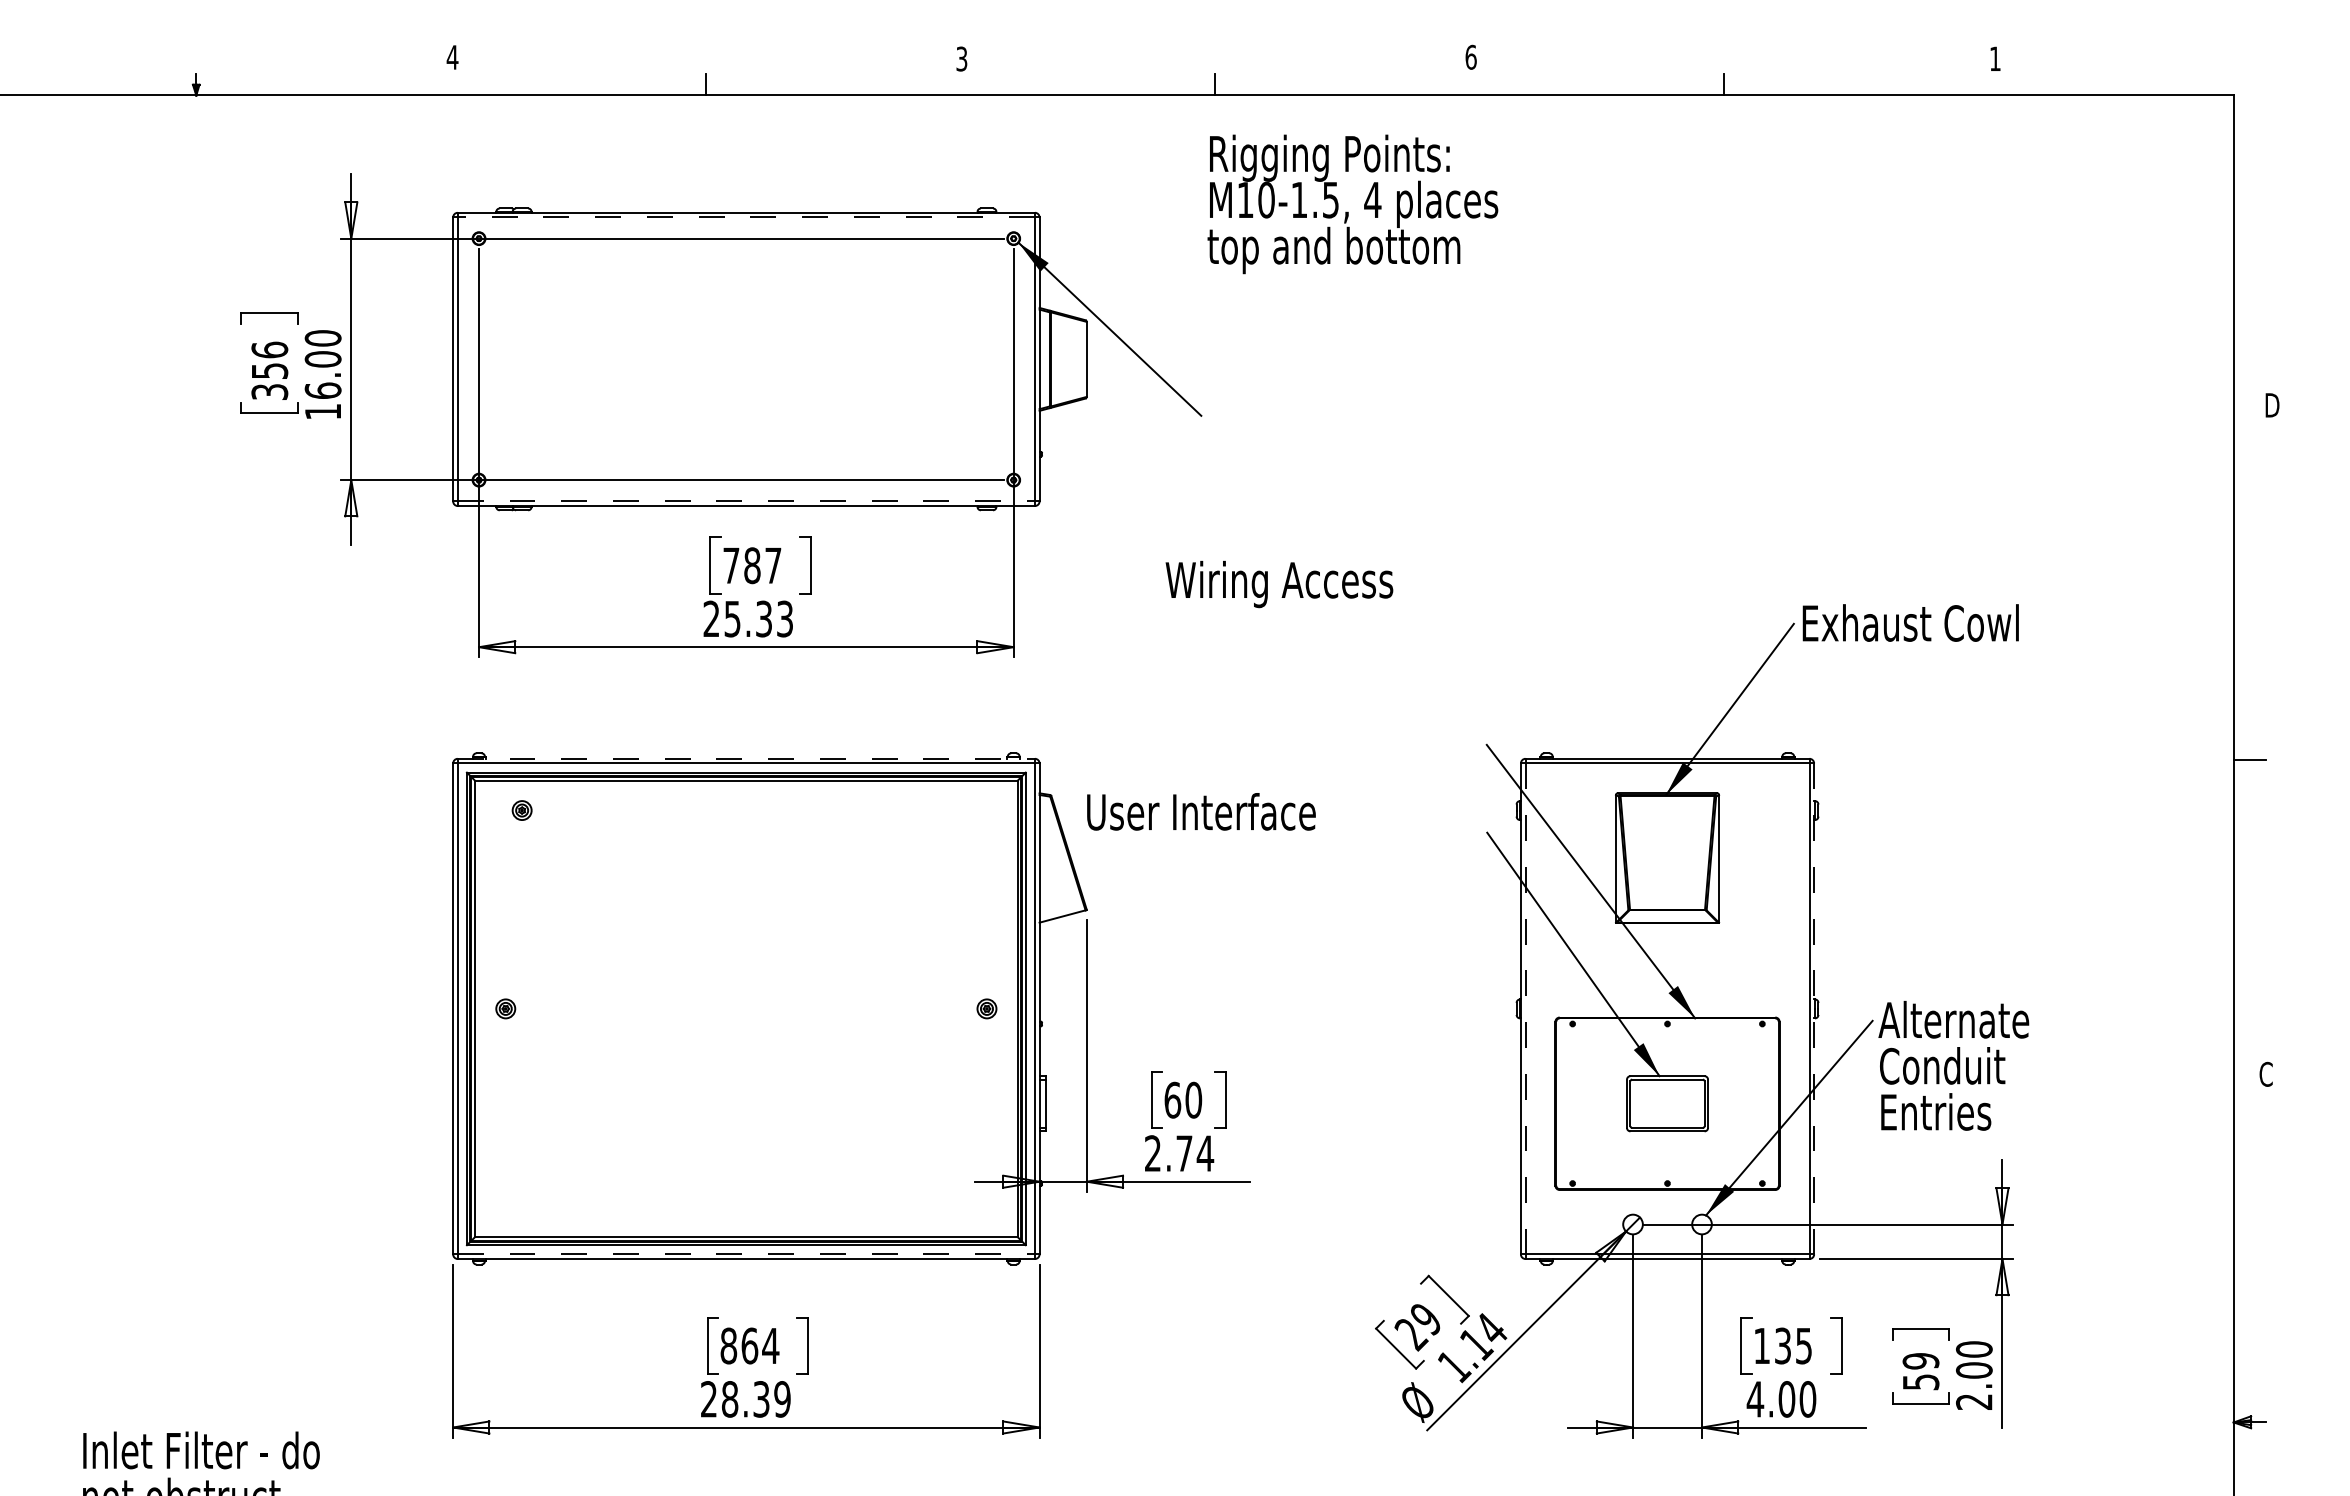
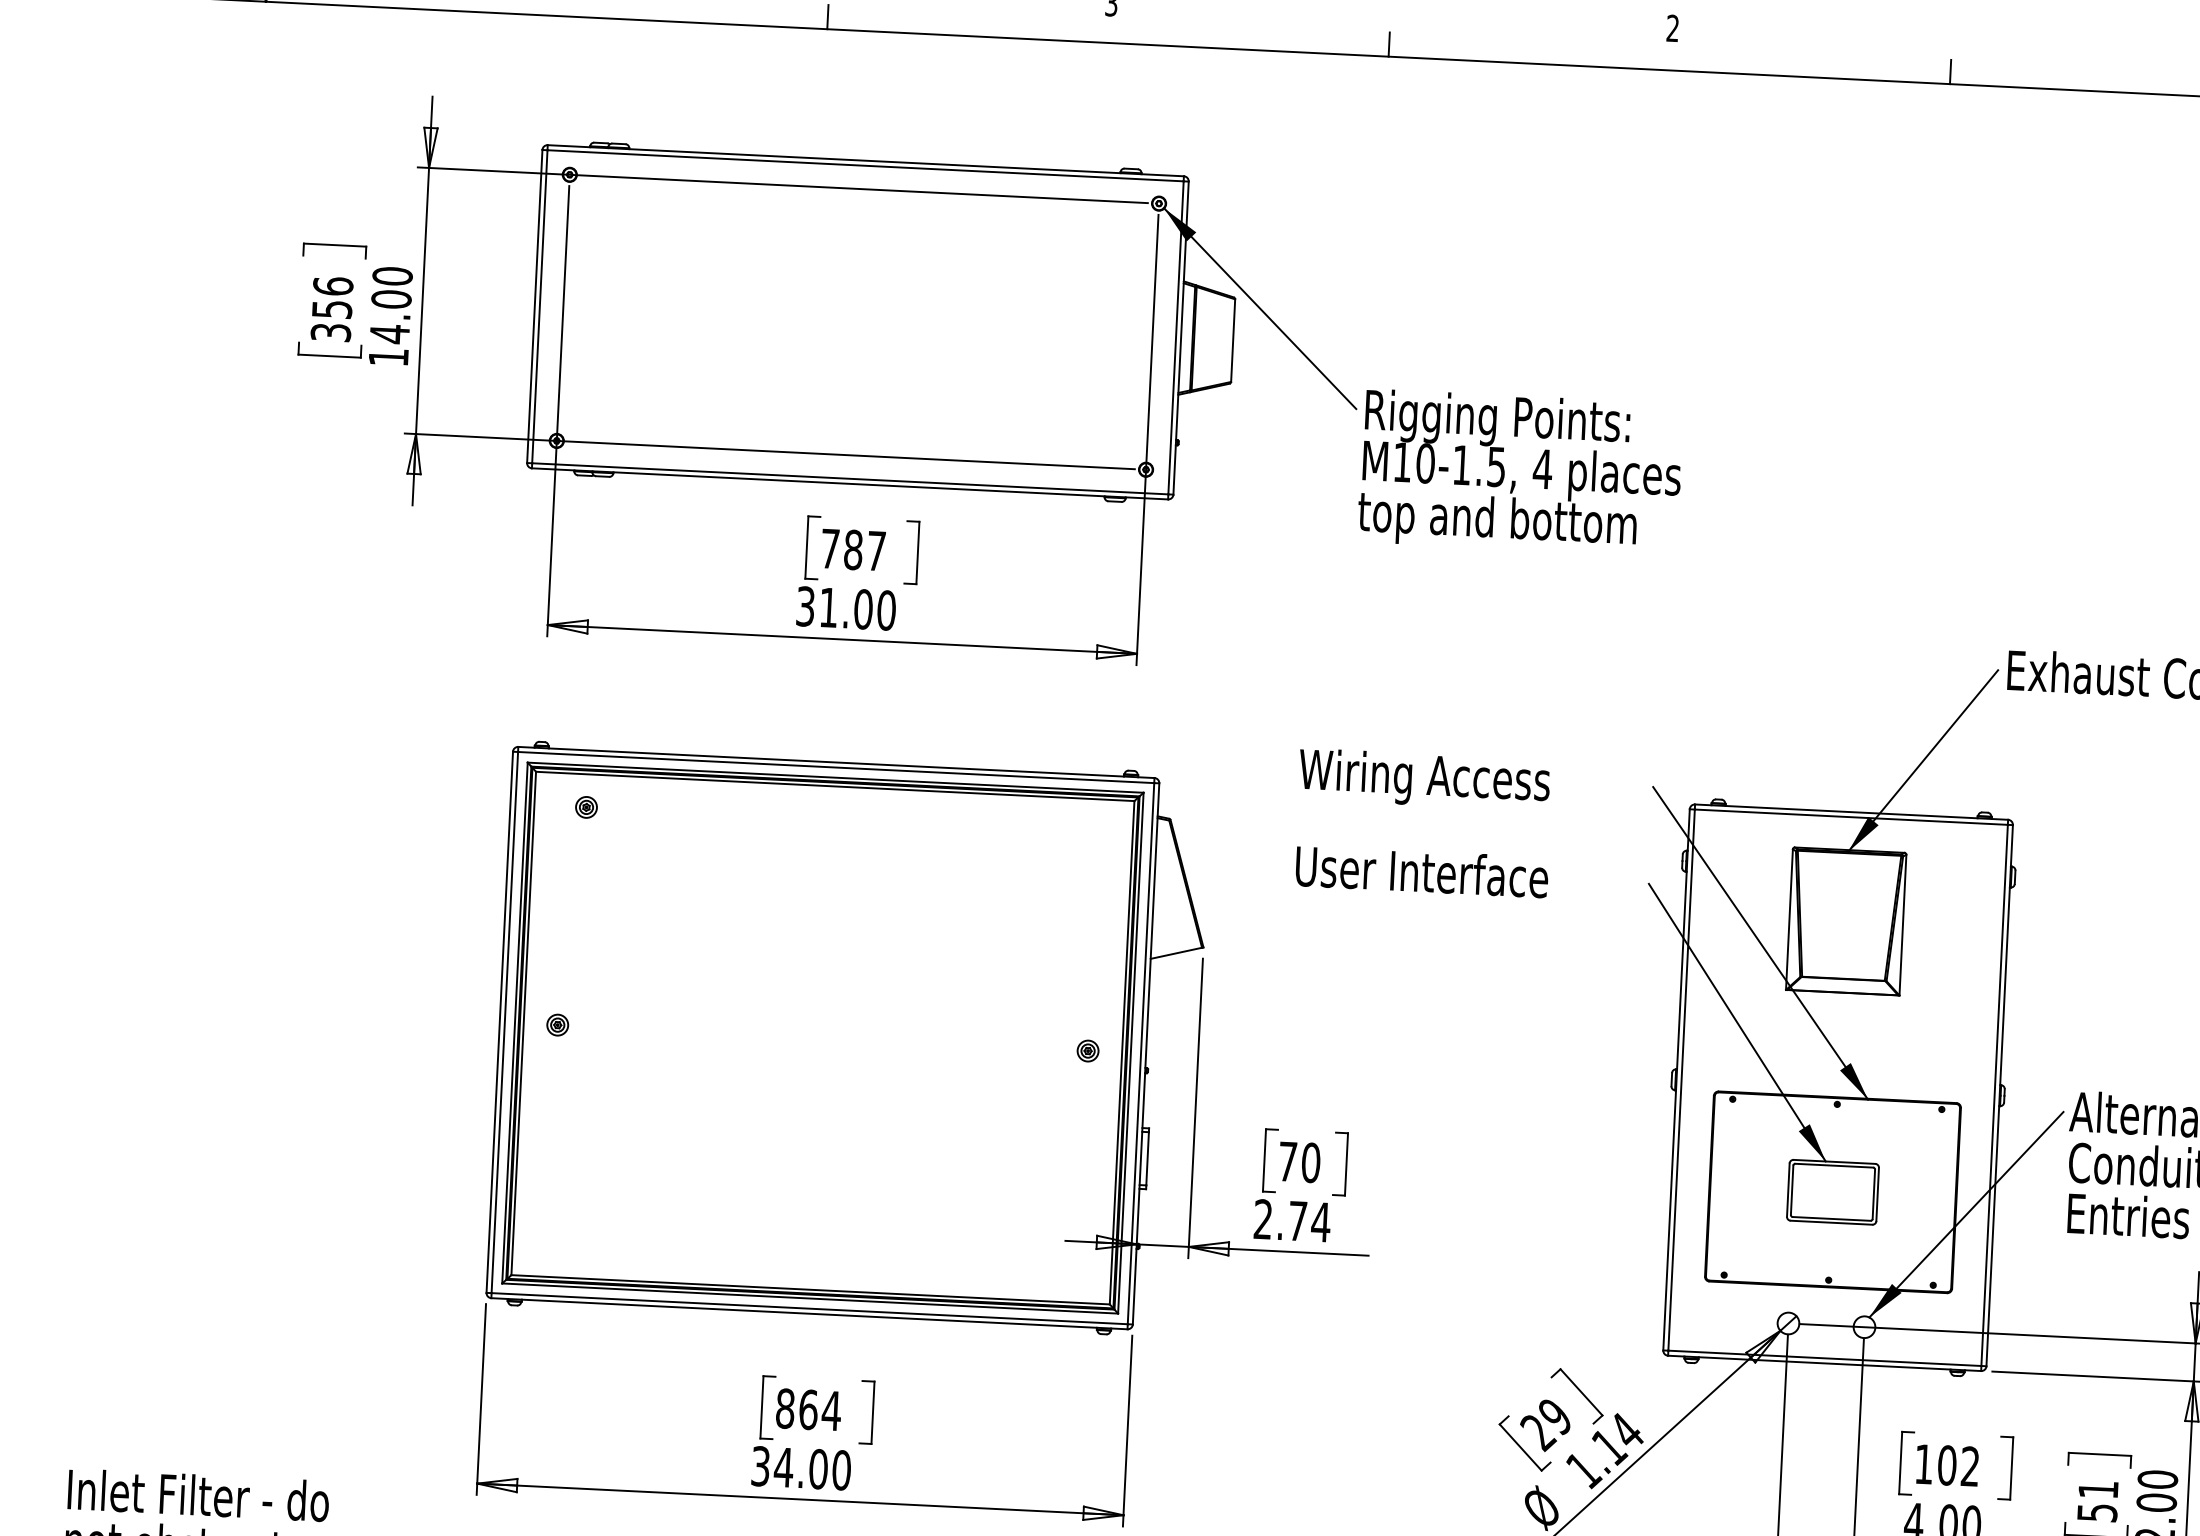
text: (1470, 56) -> (1672, 27), 6 -> 2
text: (1352, 204) -> (1520, 472), moved
line: (746, 217) -> (865, 165), dashed -> solid
text: (322, 390) -> (389, 333), 16.00 -> 14.00
line: (746, 501) -> (850, 478), dashed -> solid
text: (1279, 584) -> (1424, 779), moved
text: (748, 618) -> (846, 607), 25.33 -> 31.00
line: (746, 758) -> (836, 762), dashed -> solid
text: (1201, 811) -> (1422, 871), moved
line: (1525, 1008) -> (1681, 1079), dashed -> solid
line: (1814, 1008) -> (2000, 1095), dashed -> solid
text: (1172, 1099) -> (1287, 1160), 60 -> 70
line: (746, 1254) -> (809, 1308), dashed -> solid
text: (1792, 1345) -> (1957, 1465), 135 -> 102
text: (1920, 1361) -> (2097, 1489), 59 -> 51
text: (745, 1399) -> (800, 1468), 28.39 -> 34.00

